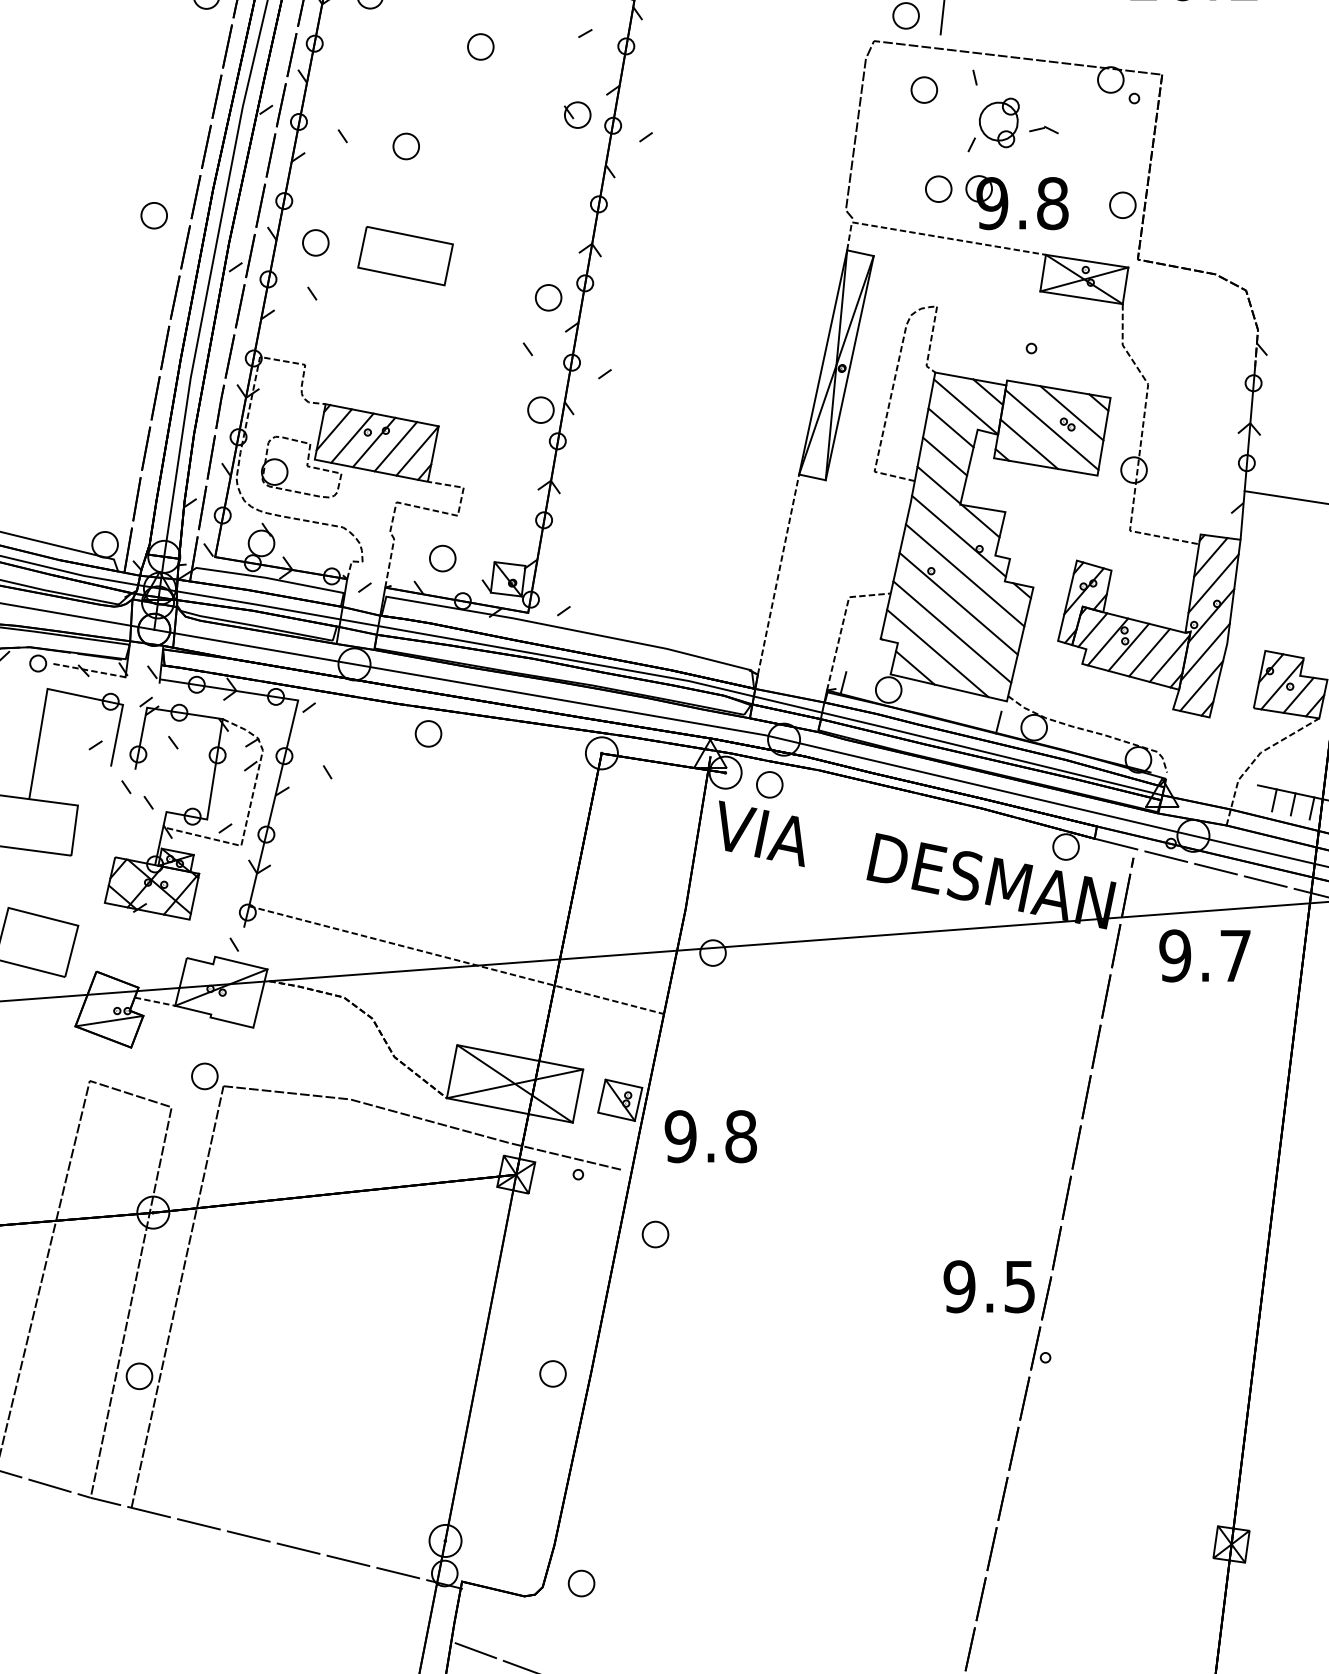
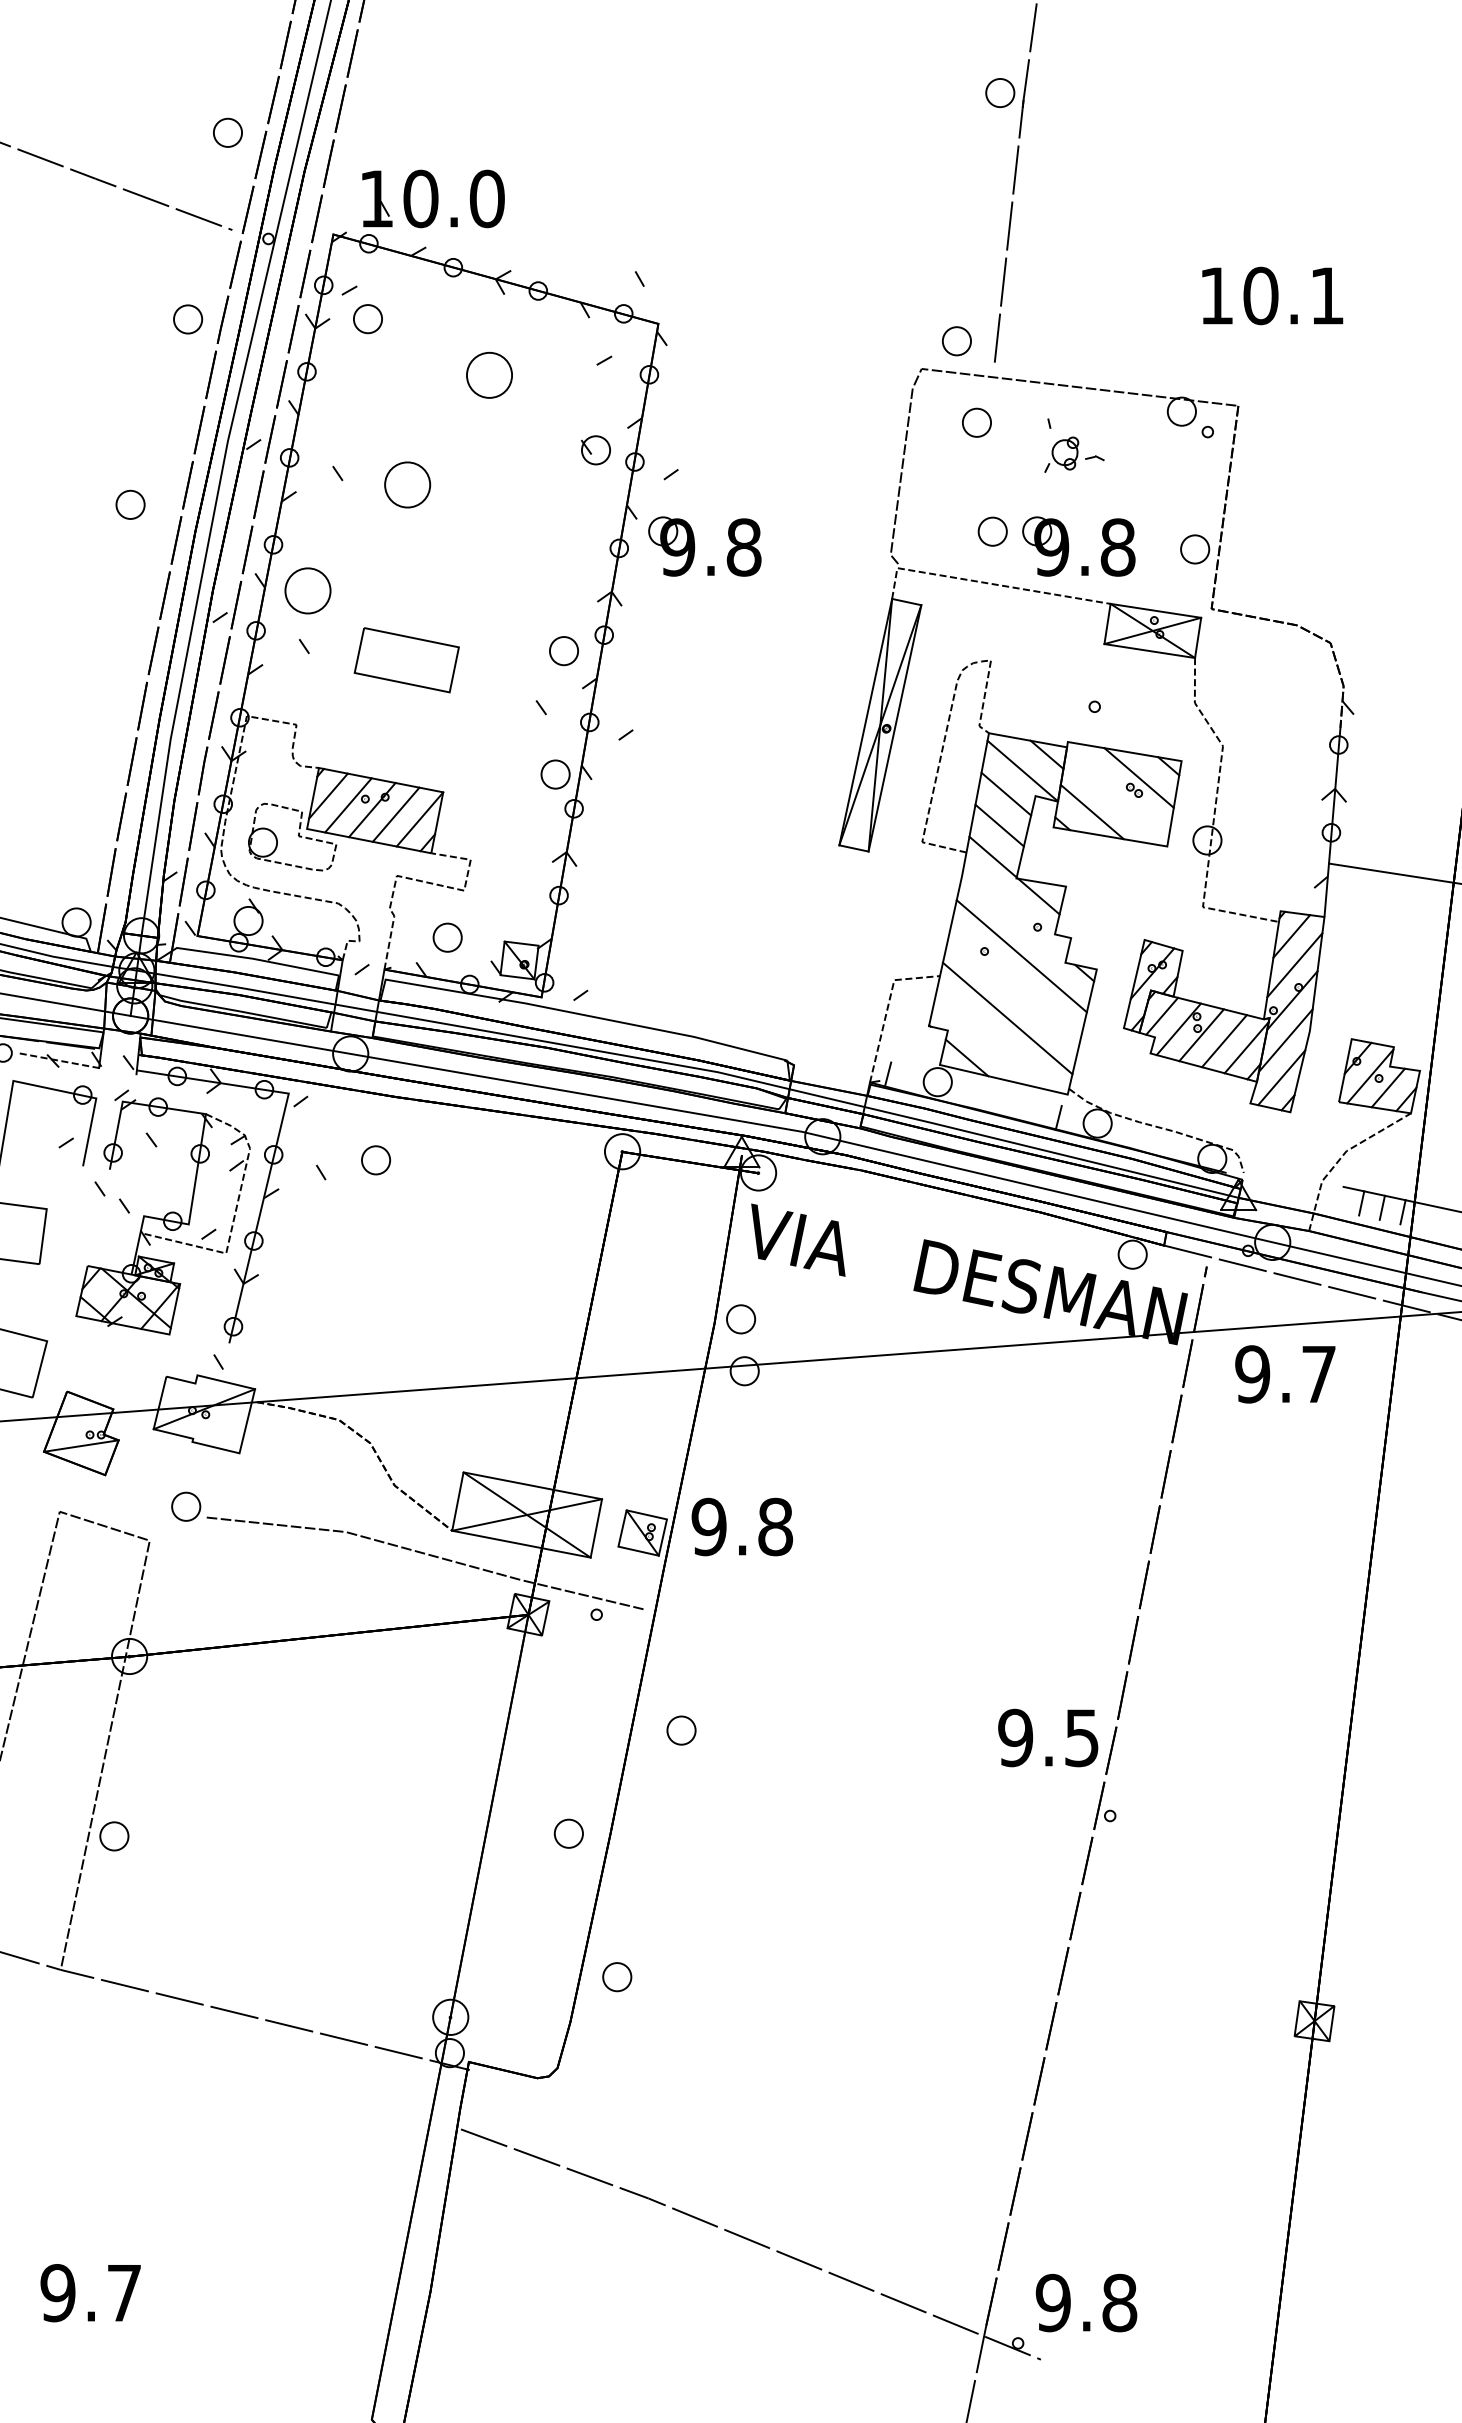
part: (480, 47) -> (489, 375), size x1.6
part: (1013, 110) -> (1074, 445), size x0.6
part: (406, 146) -> (407, 484), size x1.6
part: (668, 202) -> (695, 546), added
part: (154, 215) -> (130, 504), moved
part: (316, 242) -> (308, 590), size x1.6
part: (405, 256) -> (406, 660), moved
line: (1052, 430) -> (1117, 796), removed
line: (958, 535) -> (1014, 912), removed
line: (778, 574) -> (816, 955), removed
line: (958, 603) -> (1014, 987), removed
line: (937, 653) -> (991, 1041), removed
part: (428, 734) -> (376, 1160), moved
part: (770, 784) -> (741, 1319), moved
line: (456, 959) -> (462, 1378), removed
line: (155, 1001) -> (131, 1424), removed
text: (711, 1136) -> (742, 1526), moved
part: (655, 1234) -> (681, 1730), moved
line: (176, 1296) -> (155, 1748), removed
part: (581, 1583) -> (617, 1977), moved

